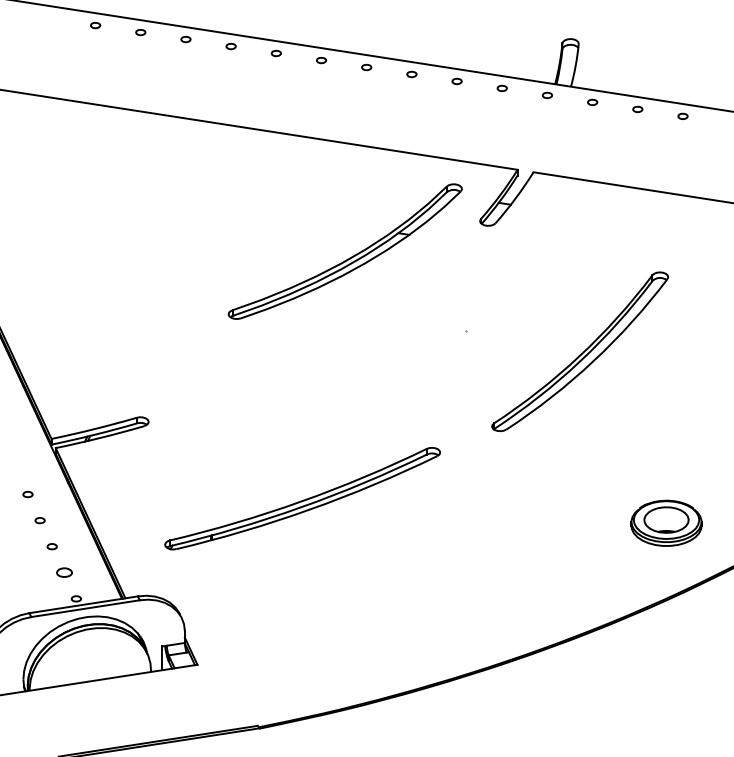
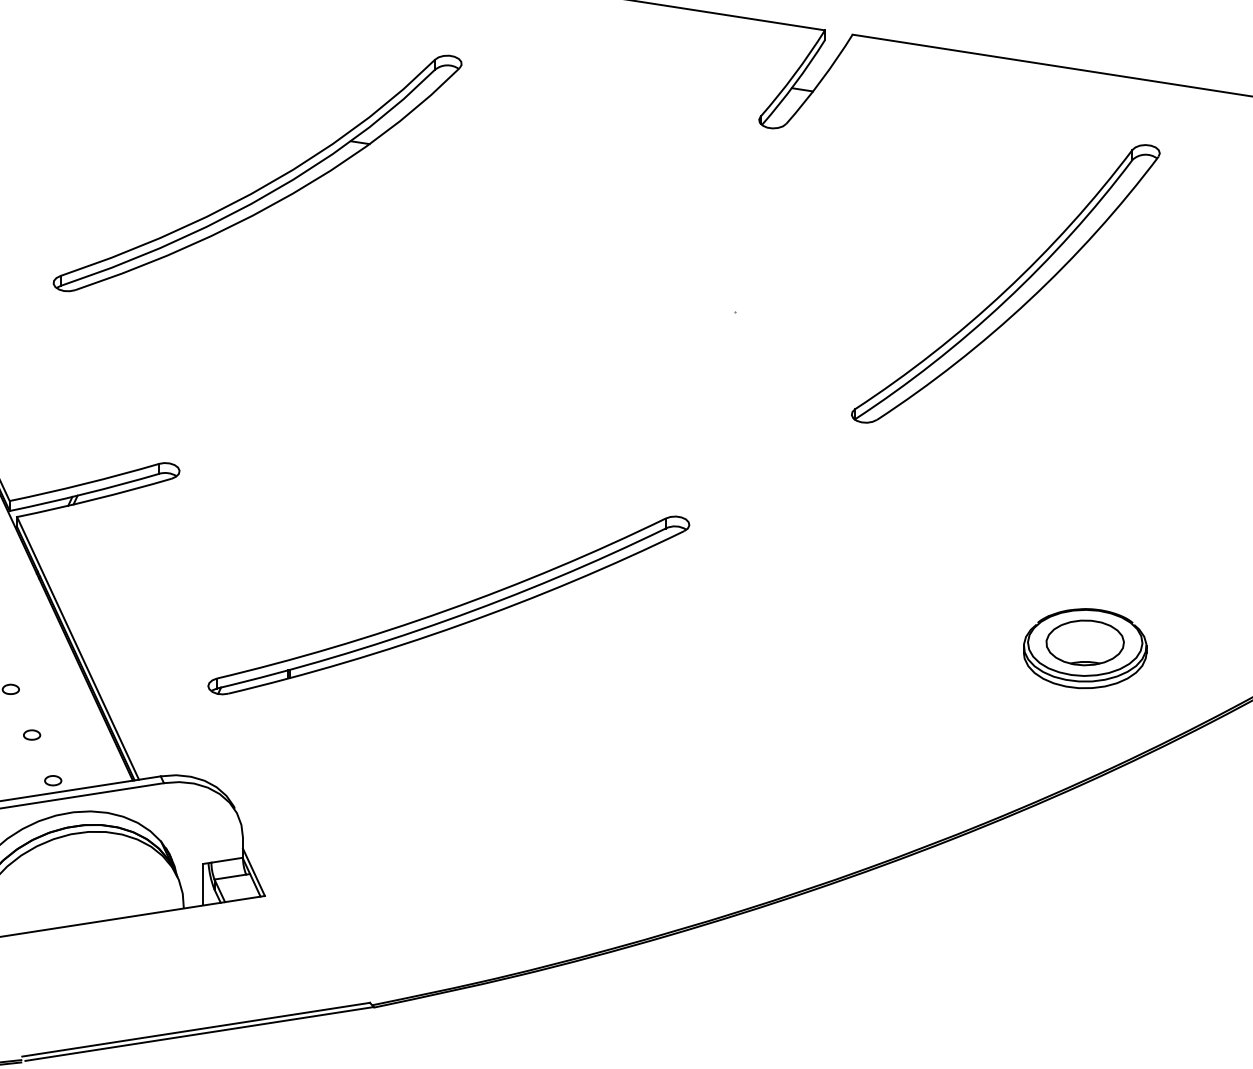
part: (347, 258) -> (261, 185), moved
part: (579, 351) -> (1004, 283), moved
part: (63, 572) -> (30, 734), size x0.62

